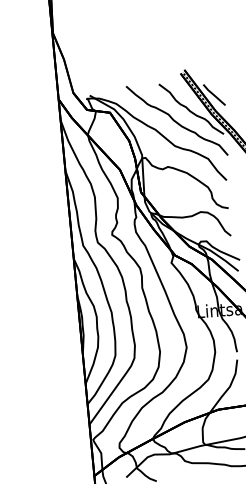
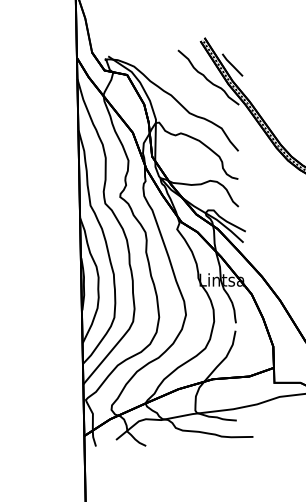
curve: (177, 121) -> (193, 88), removed

